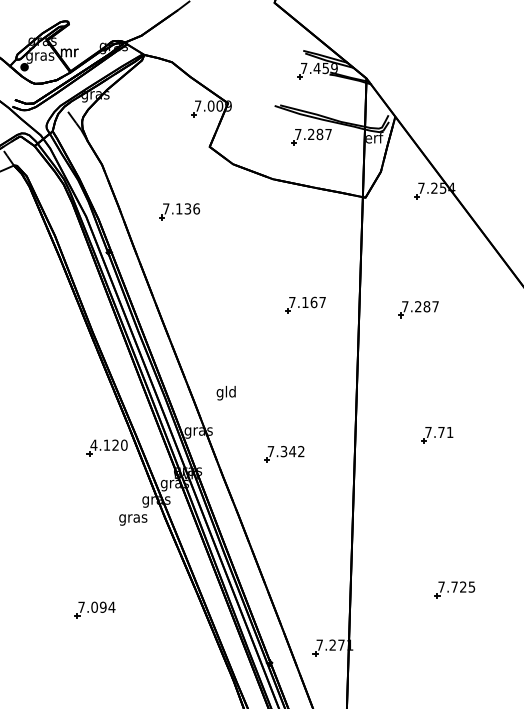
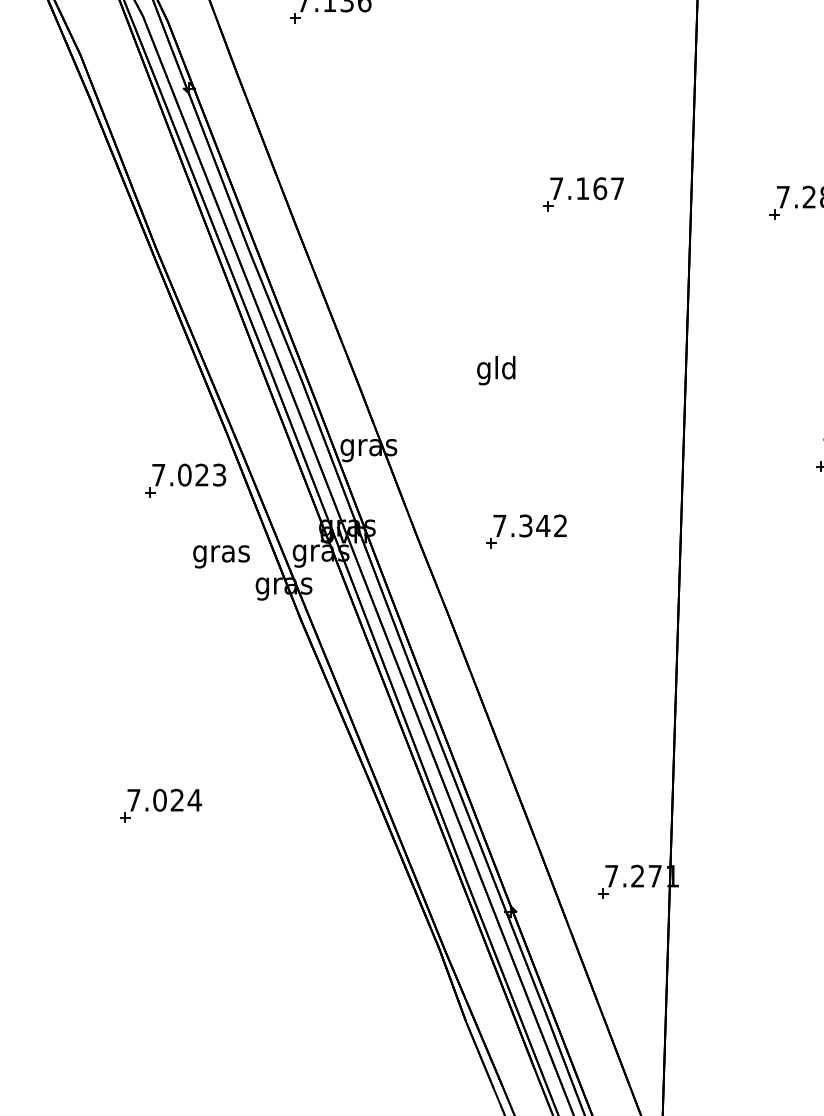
text: (225, 393) -> (494, 371), moved
text: (108, 444) -> (187, 473), 4.120 -> 7.023
part: (284, 454) -> (526, 531), moved
text: (133, 519) -> (221, 555), moved
text: (102, 606) -> (175, 798), 7.094 -> 7.024

